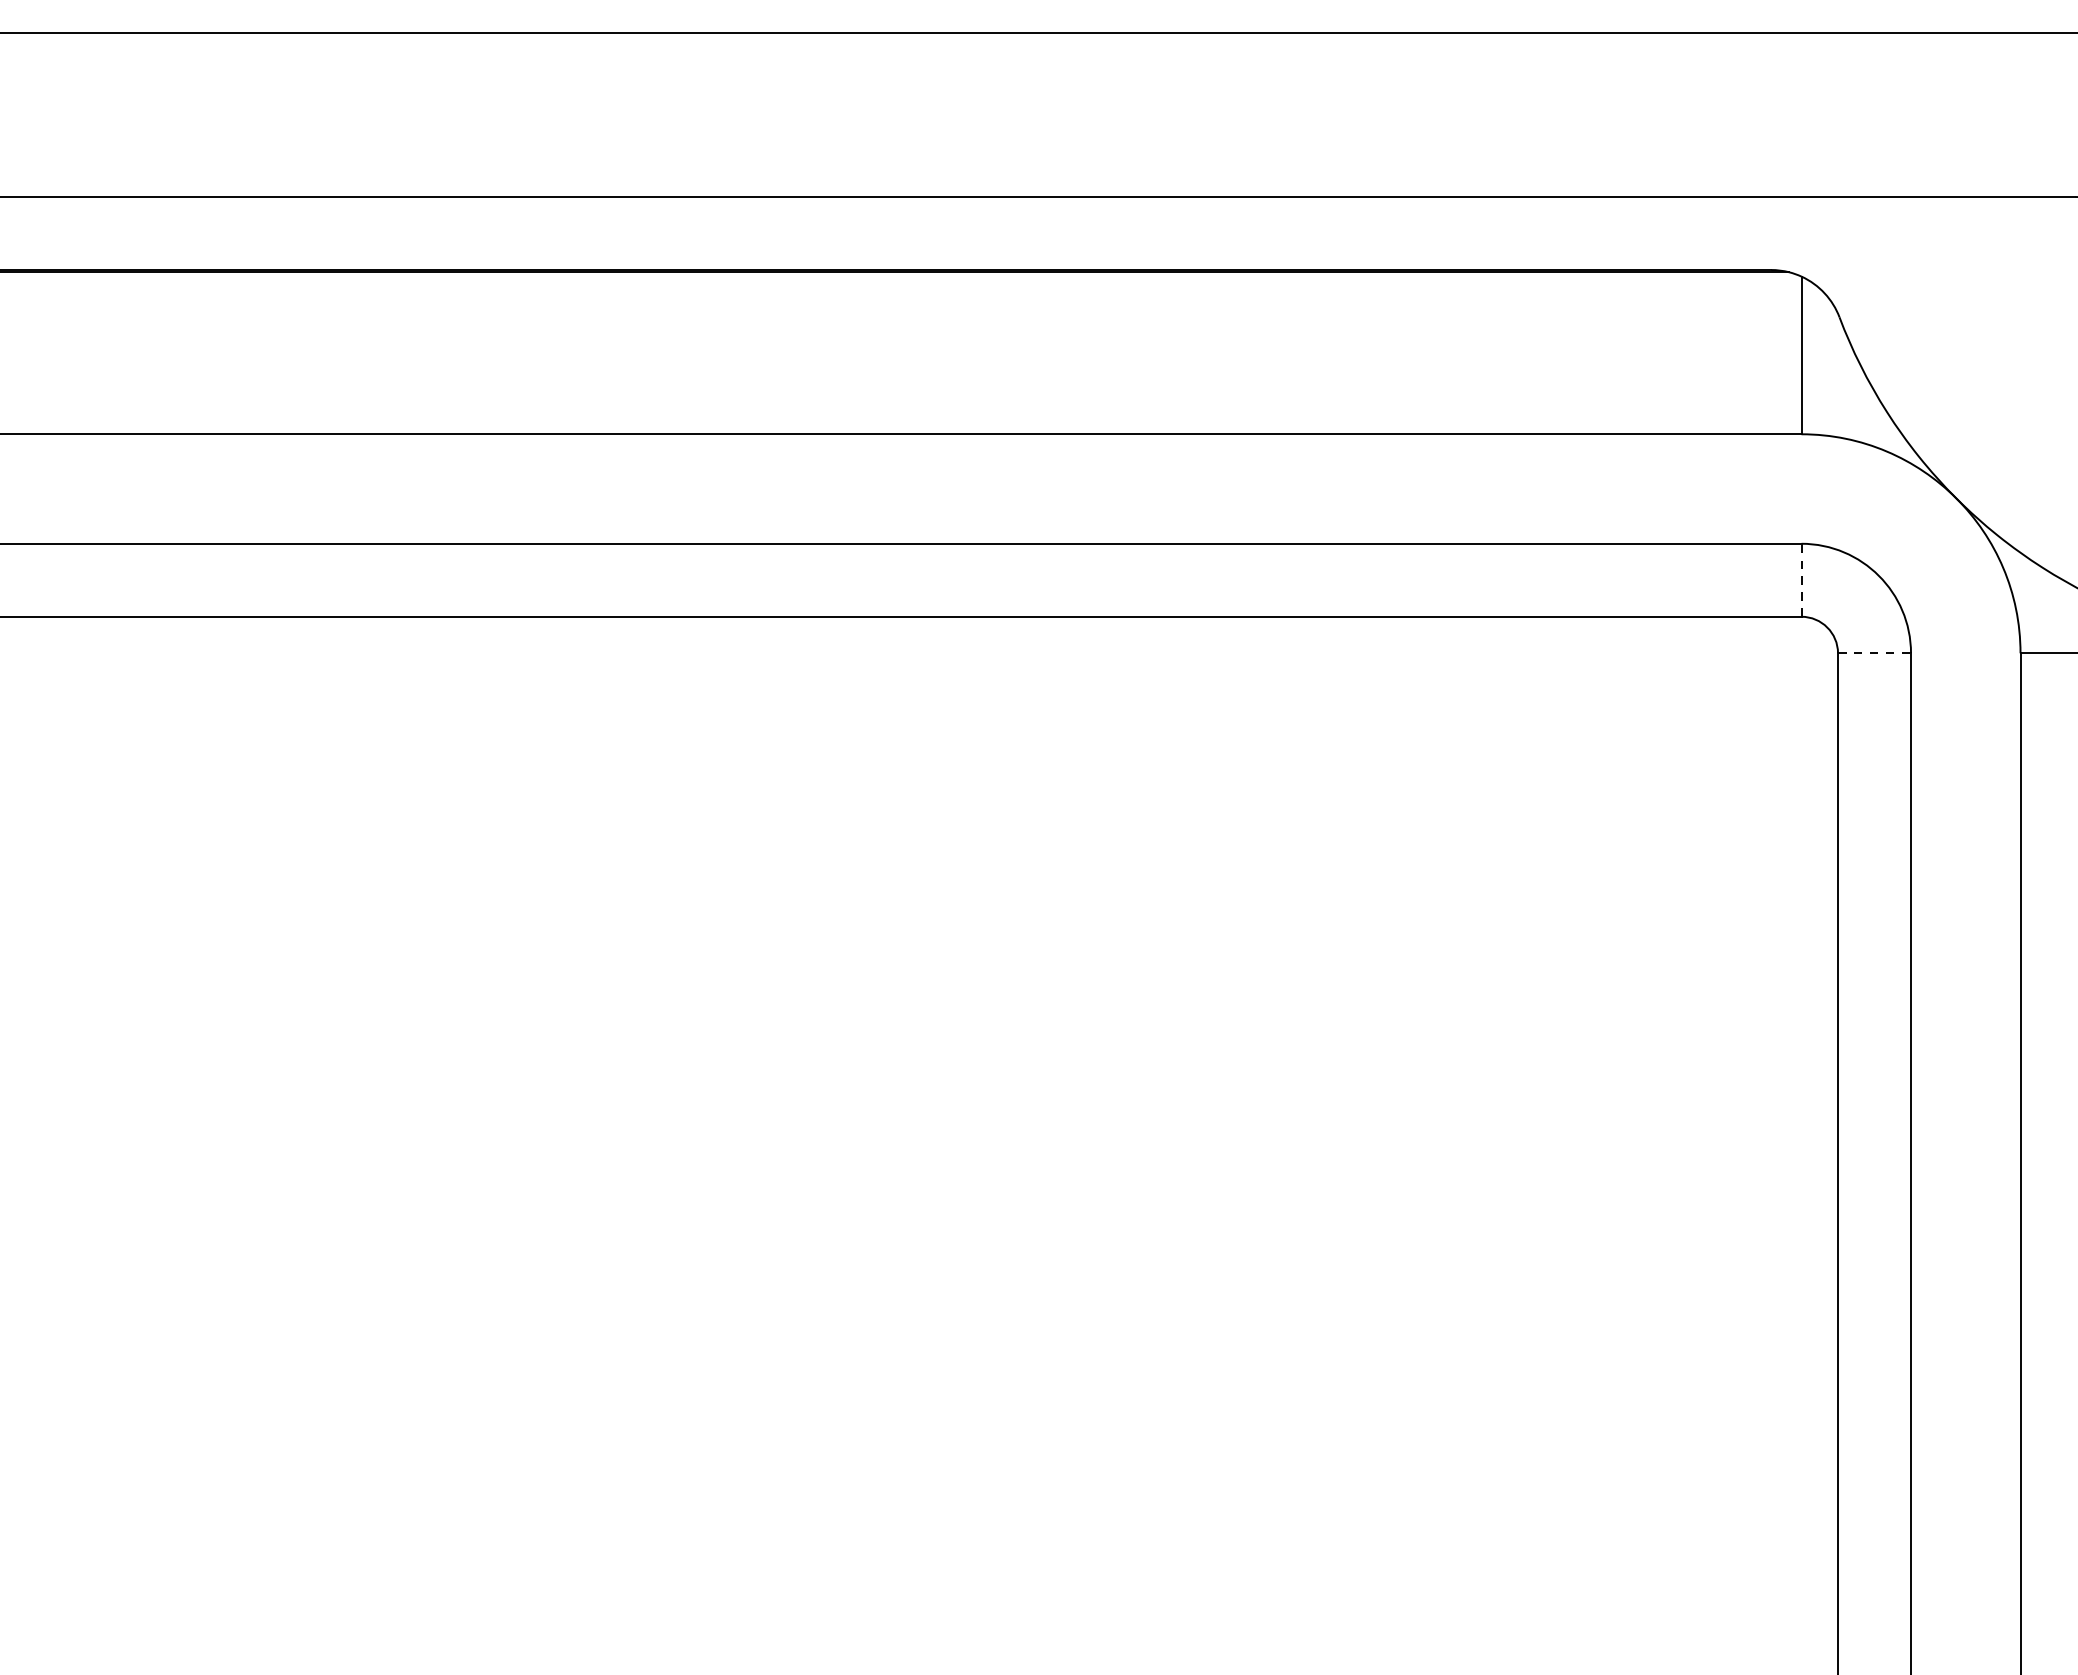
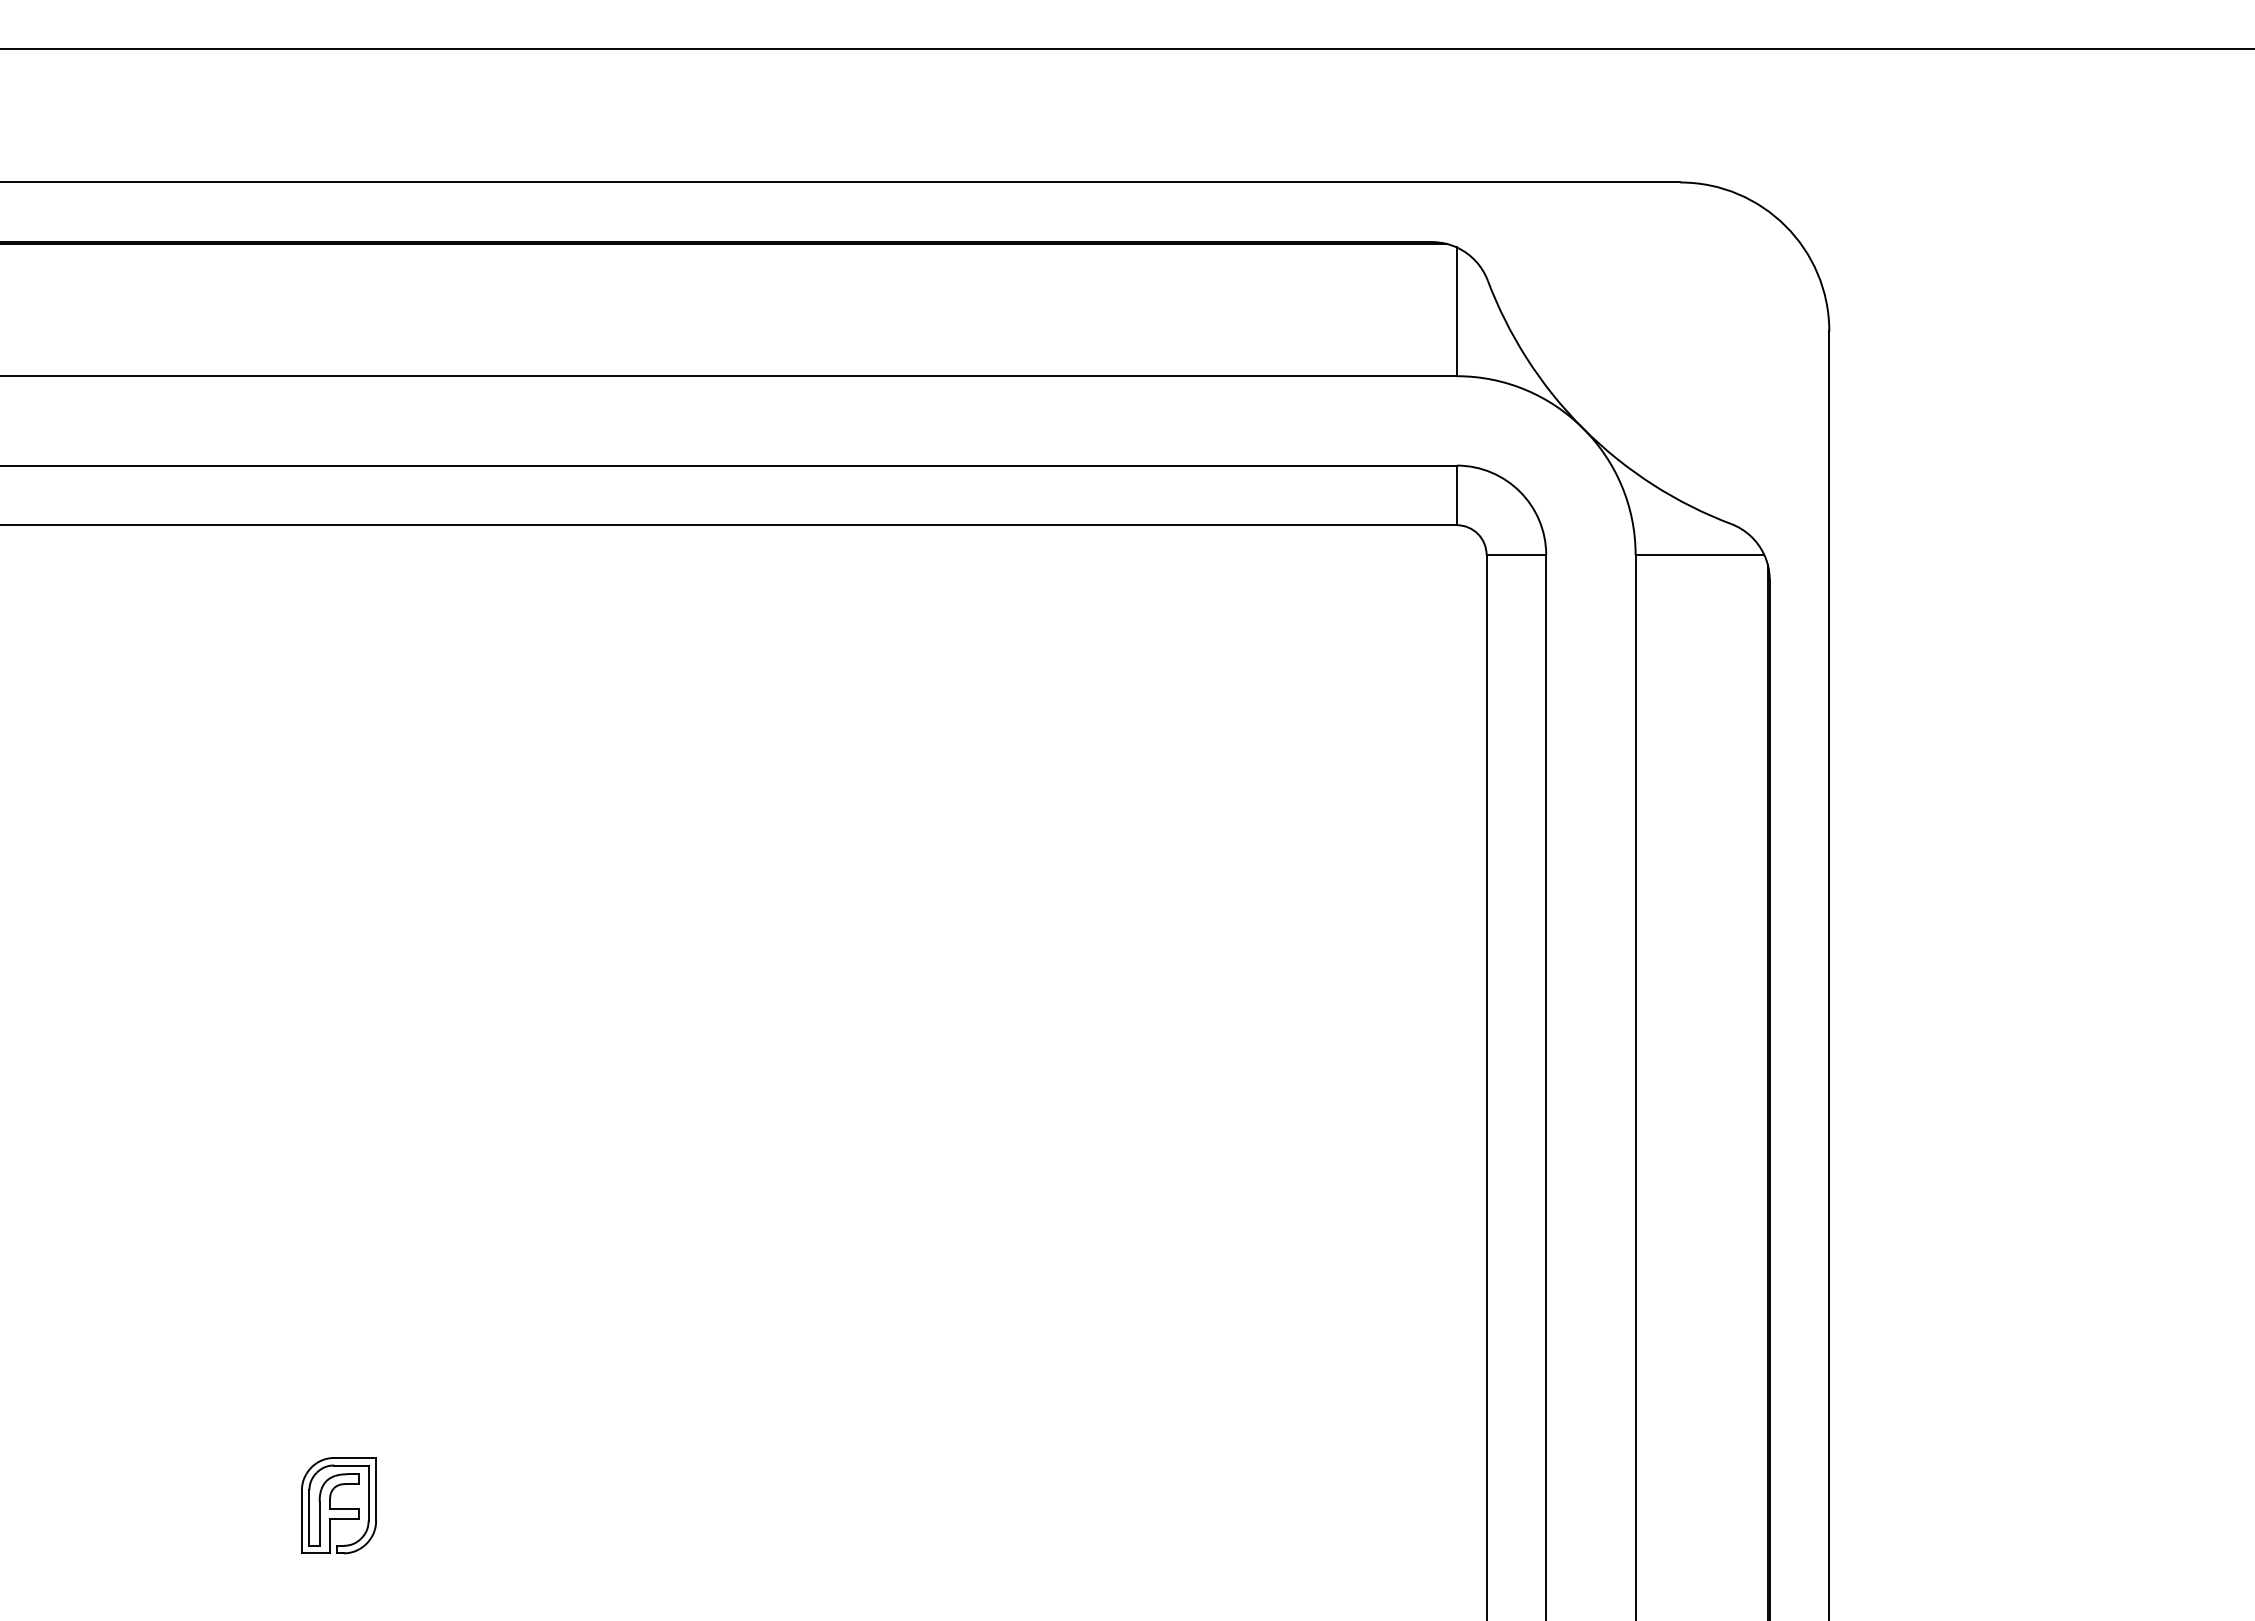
line: (1801, 580) -> (1456, 495), dashed -> solid
line: (1874, 653) -> (1516, 555), dashed -> solid

